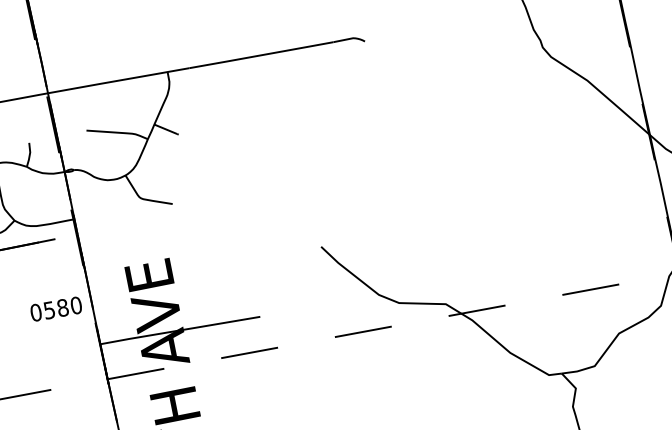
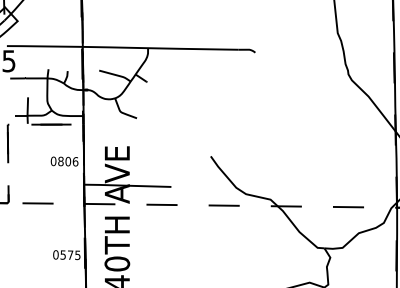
text: (63, 307) -> (68, 161), 0580 -> 0806

